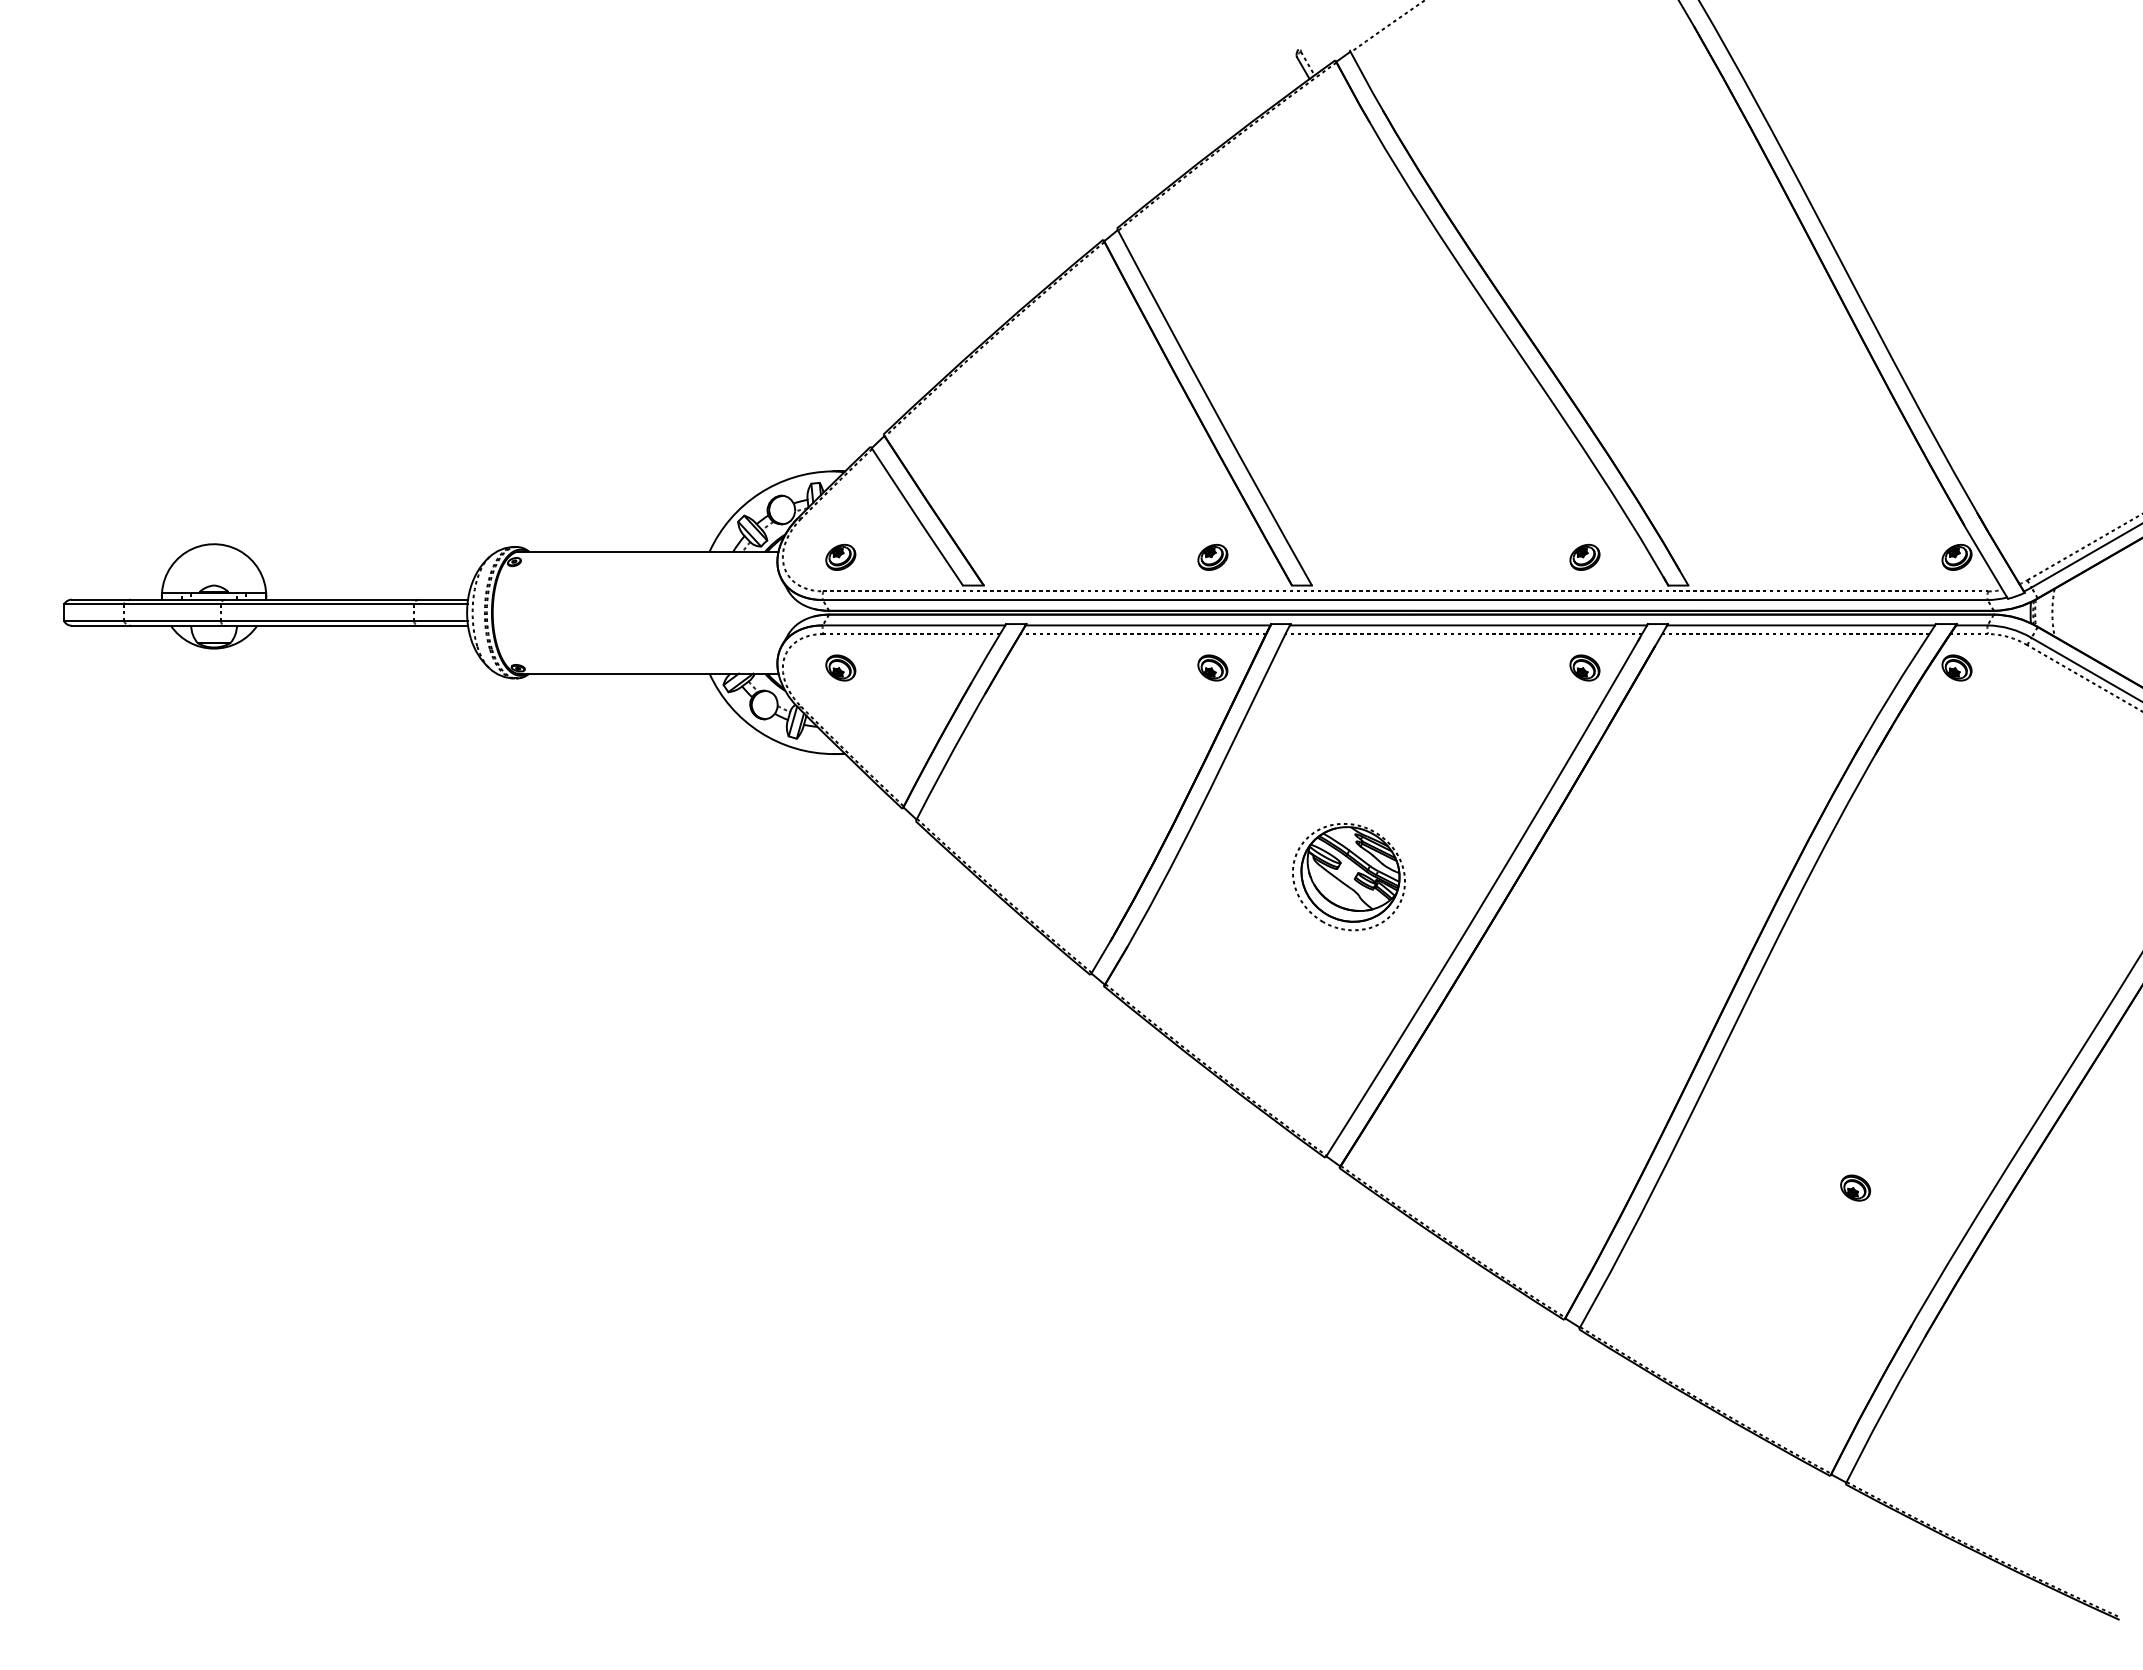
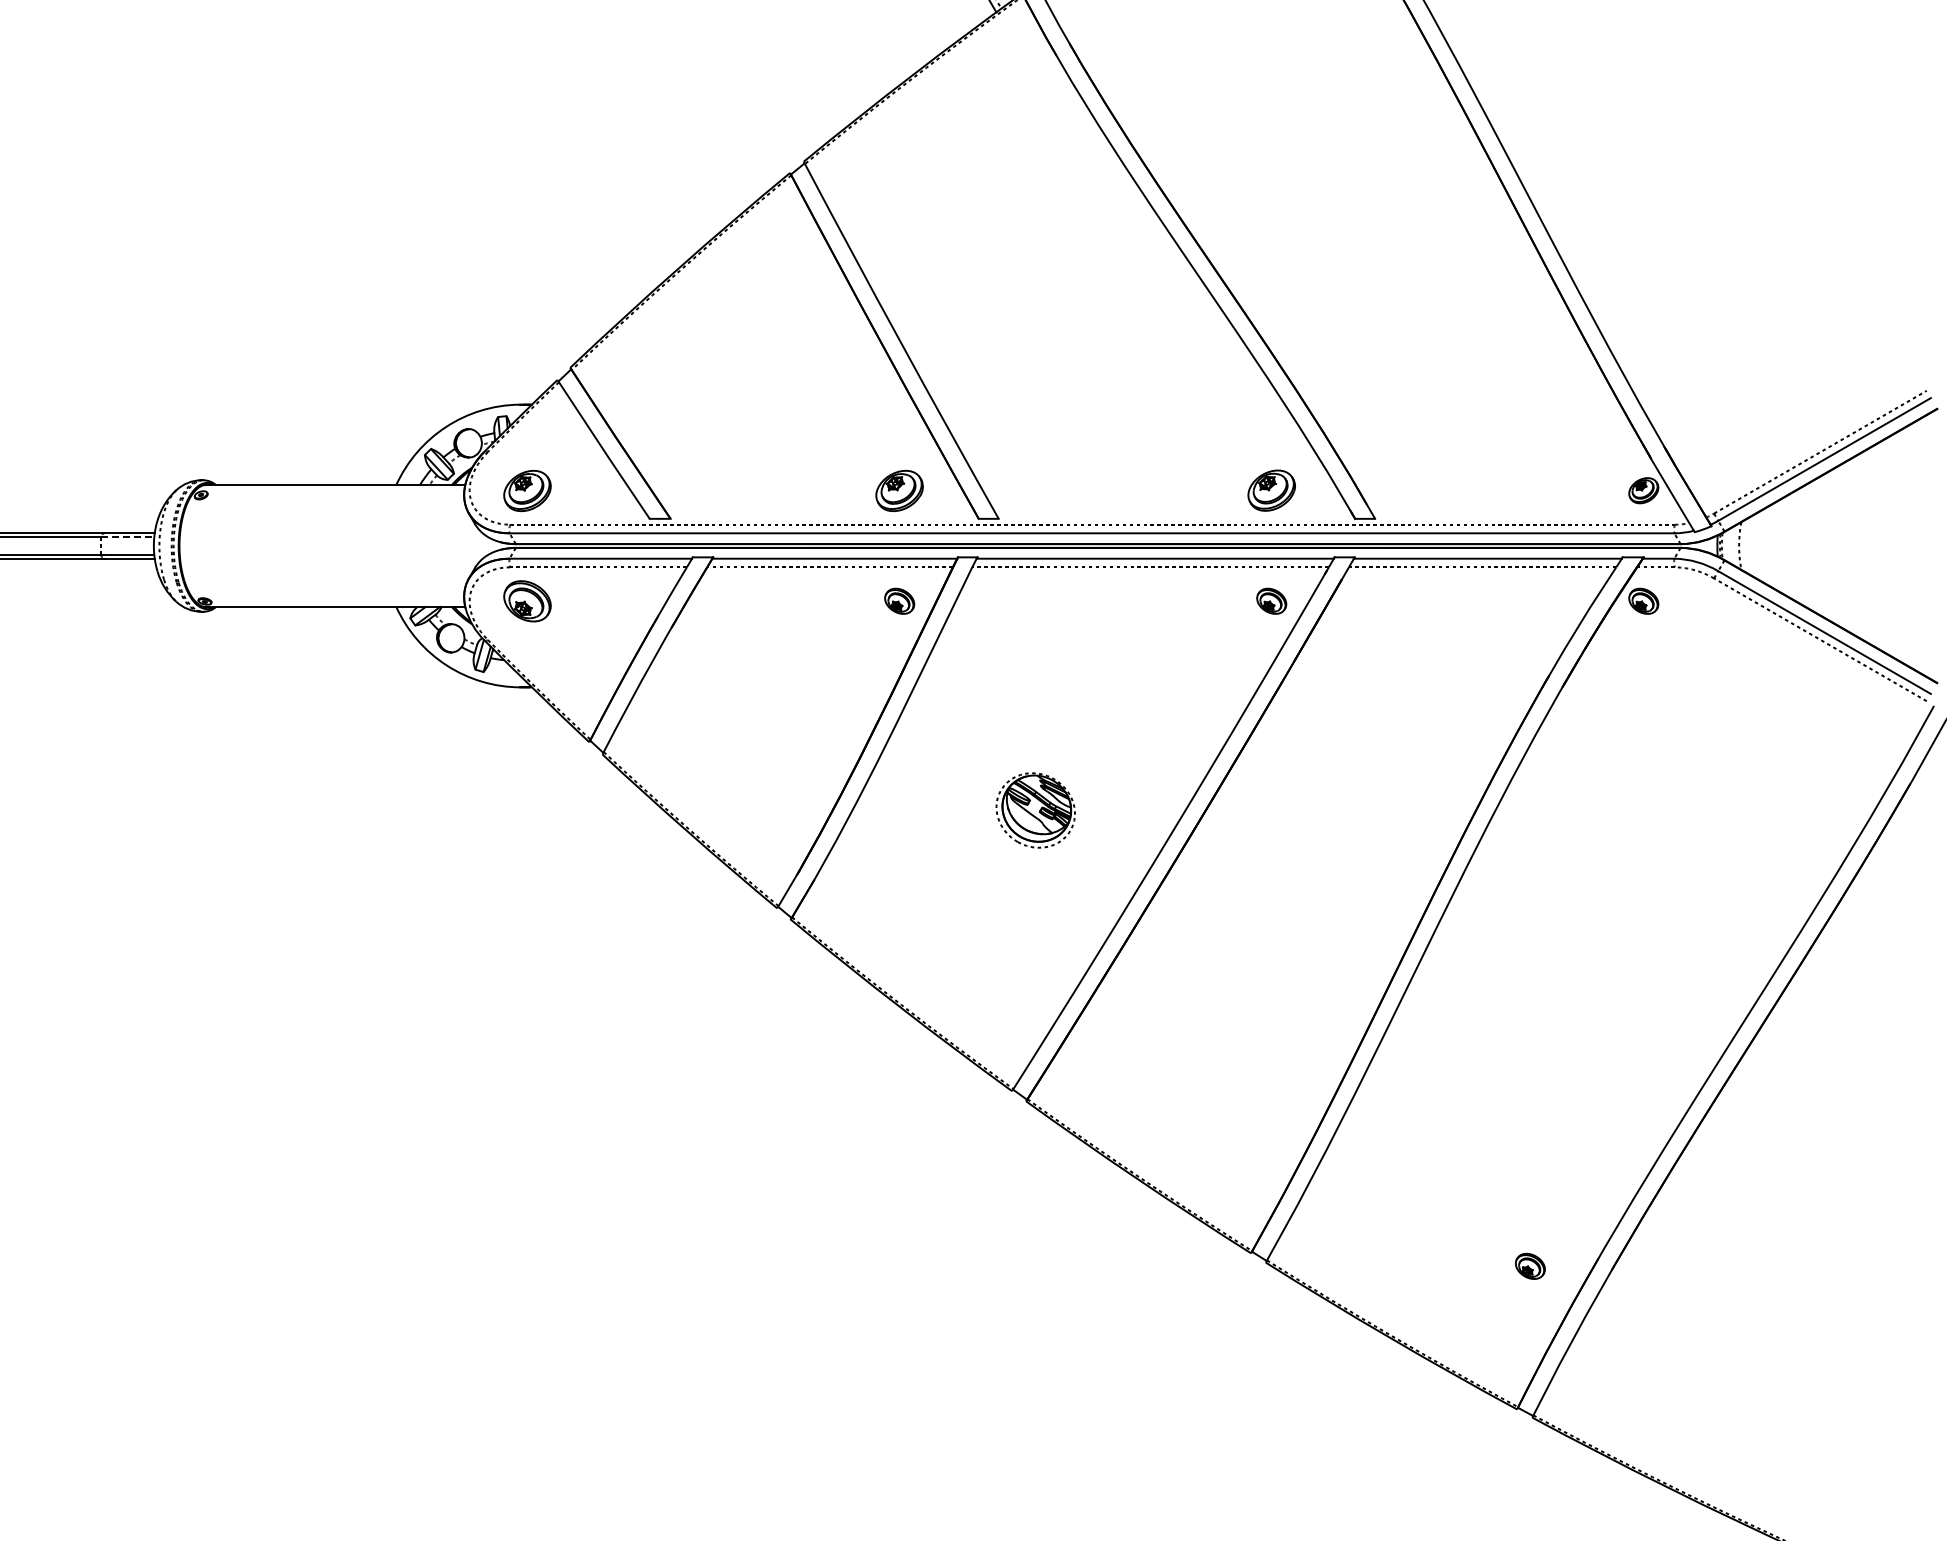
part: (840, 556) -> (527, 489), size x1.6
part: (1212, 556) -> (899, 489), size x1.6
part: (1584, 557) -> (1271, 490), size x1.6
line: (440, 604) -> (127, 537), solid -> dashed
part: (840, 667) -> (527, 600), size x1.6
part: (1348, 877) -> (1035, 810), size x0.7
part: (1855, 1187) -> (1530, 1265), moved

